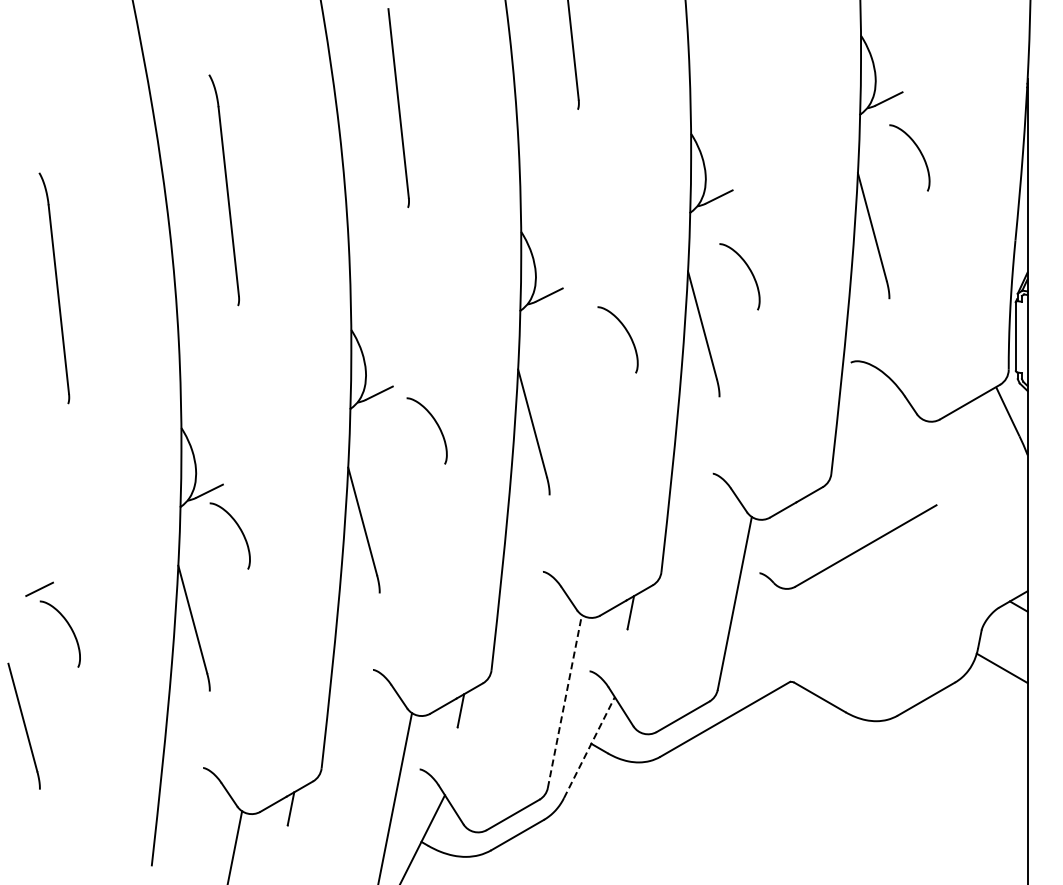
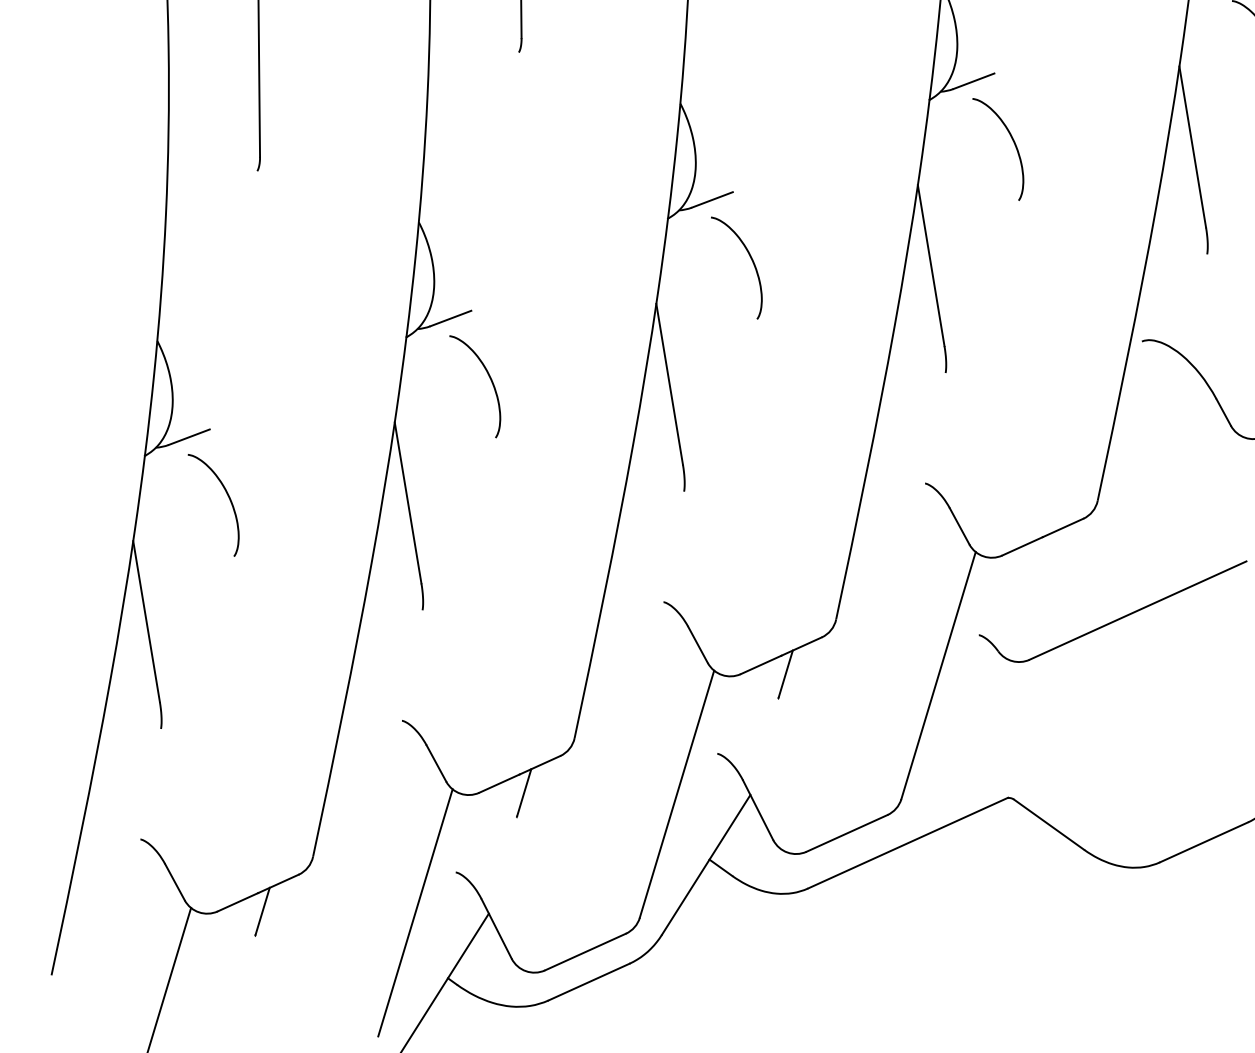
curve: (748, 269) -> (1011, 140), moved
curve: (626, 332) -> (749, 258), moved
curve: (436, 424) -> (489, 378), moved
line: (564, 701) -> (676, 794), dashed -> solid
line: (589, 747) -> (706, 864), dashed -> solid

